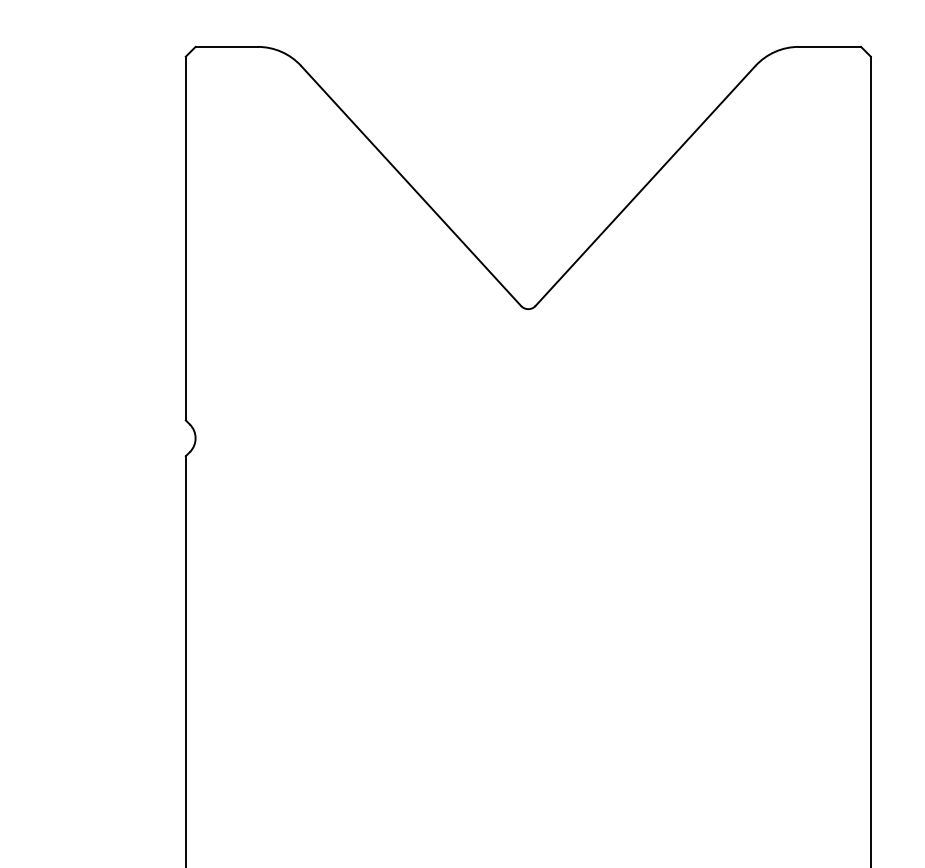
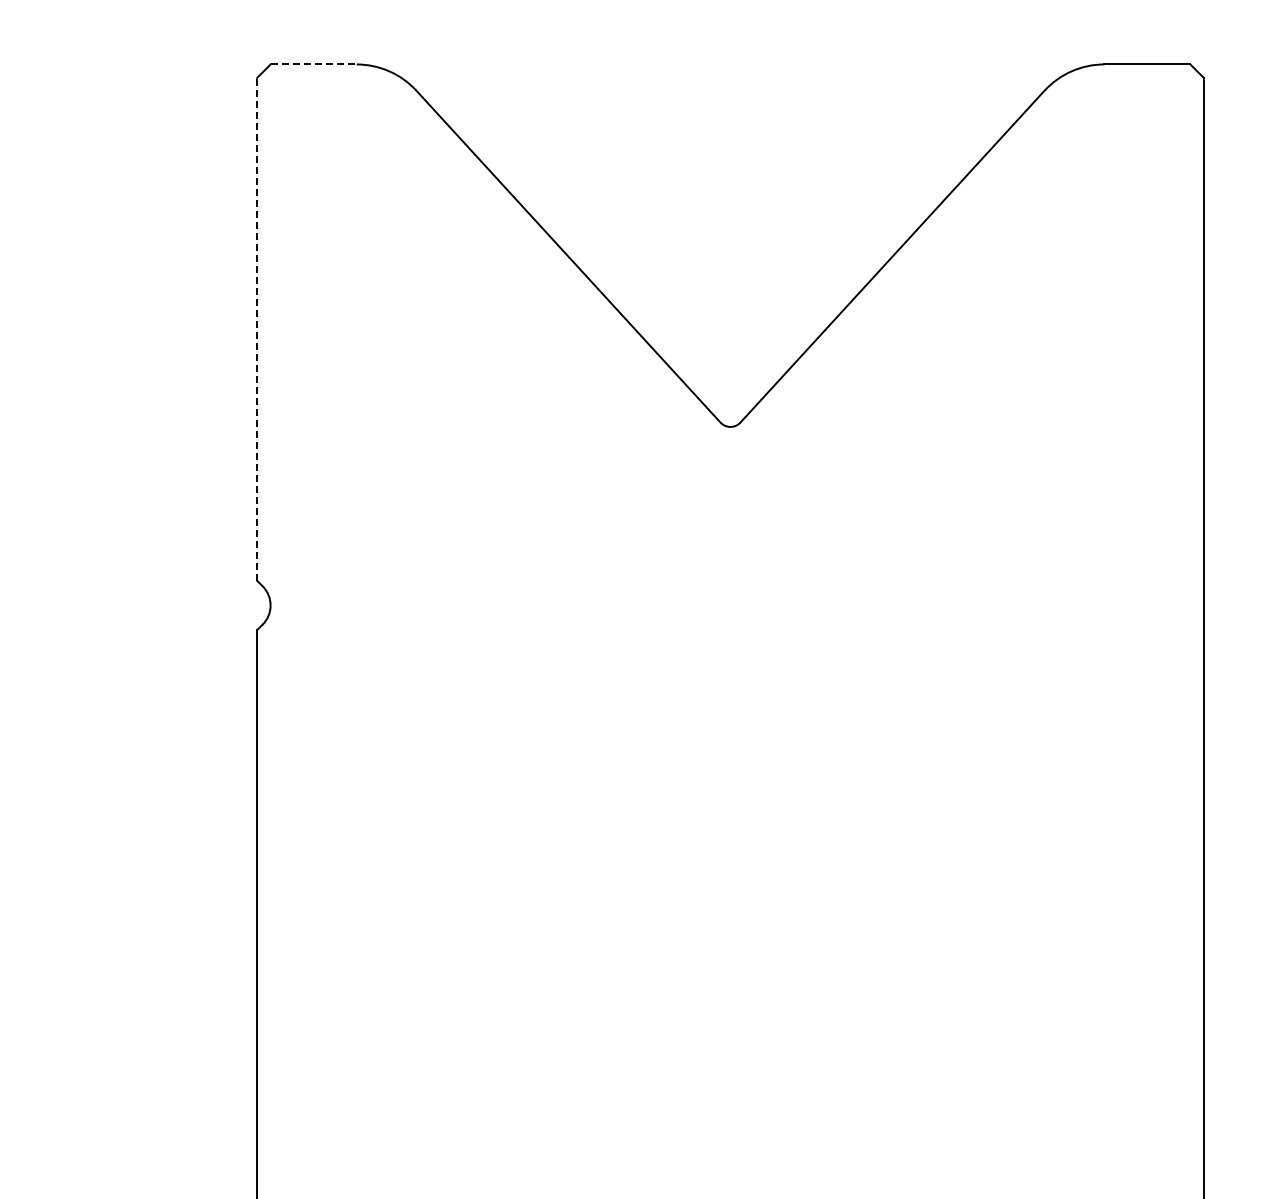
line: (227, 46) -> (314, 64), solid -> dashed
line: (186, 237) -> (257, 328), solid -> dashed

